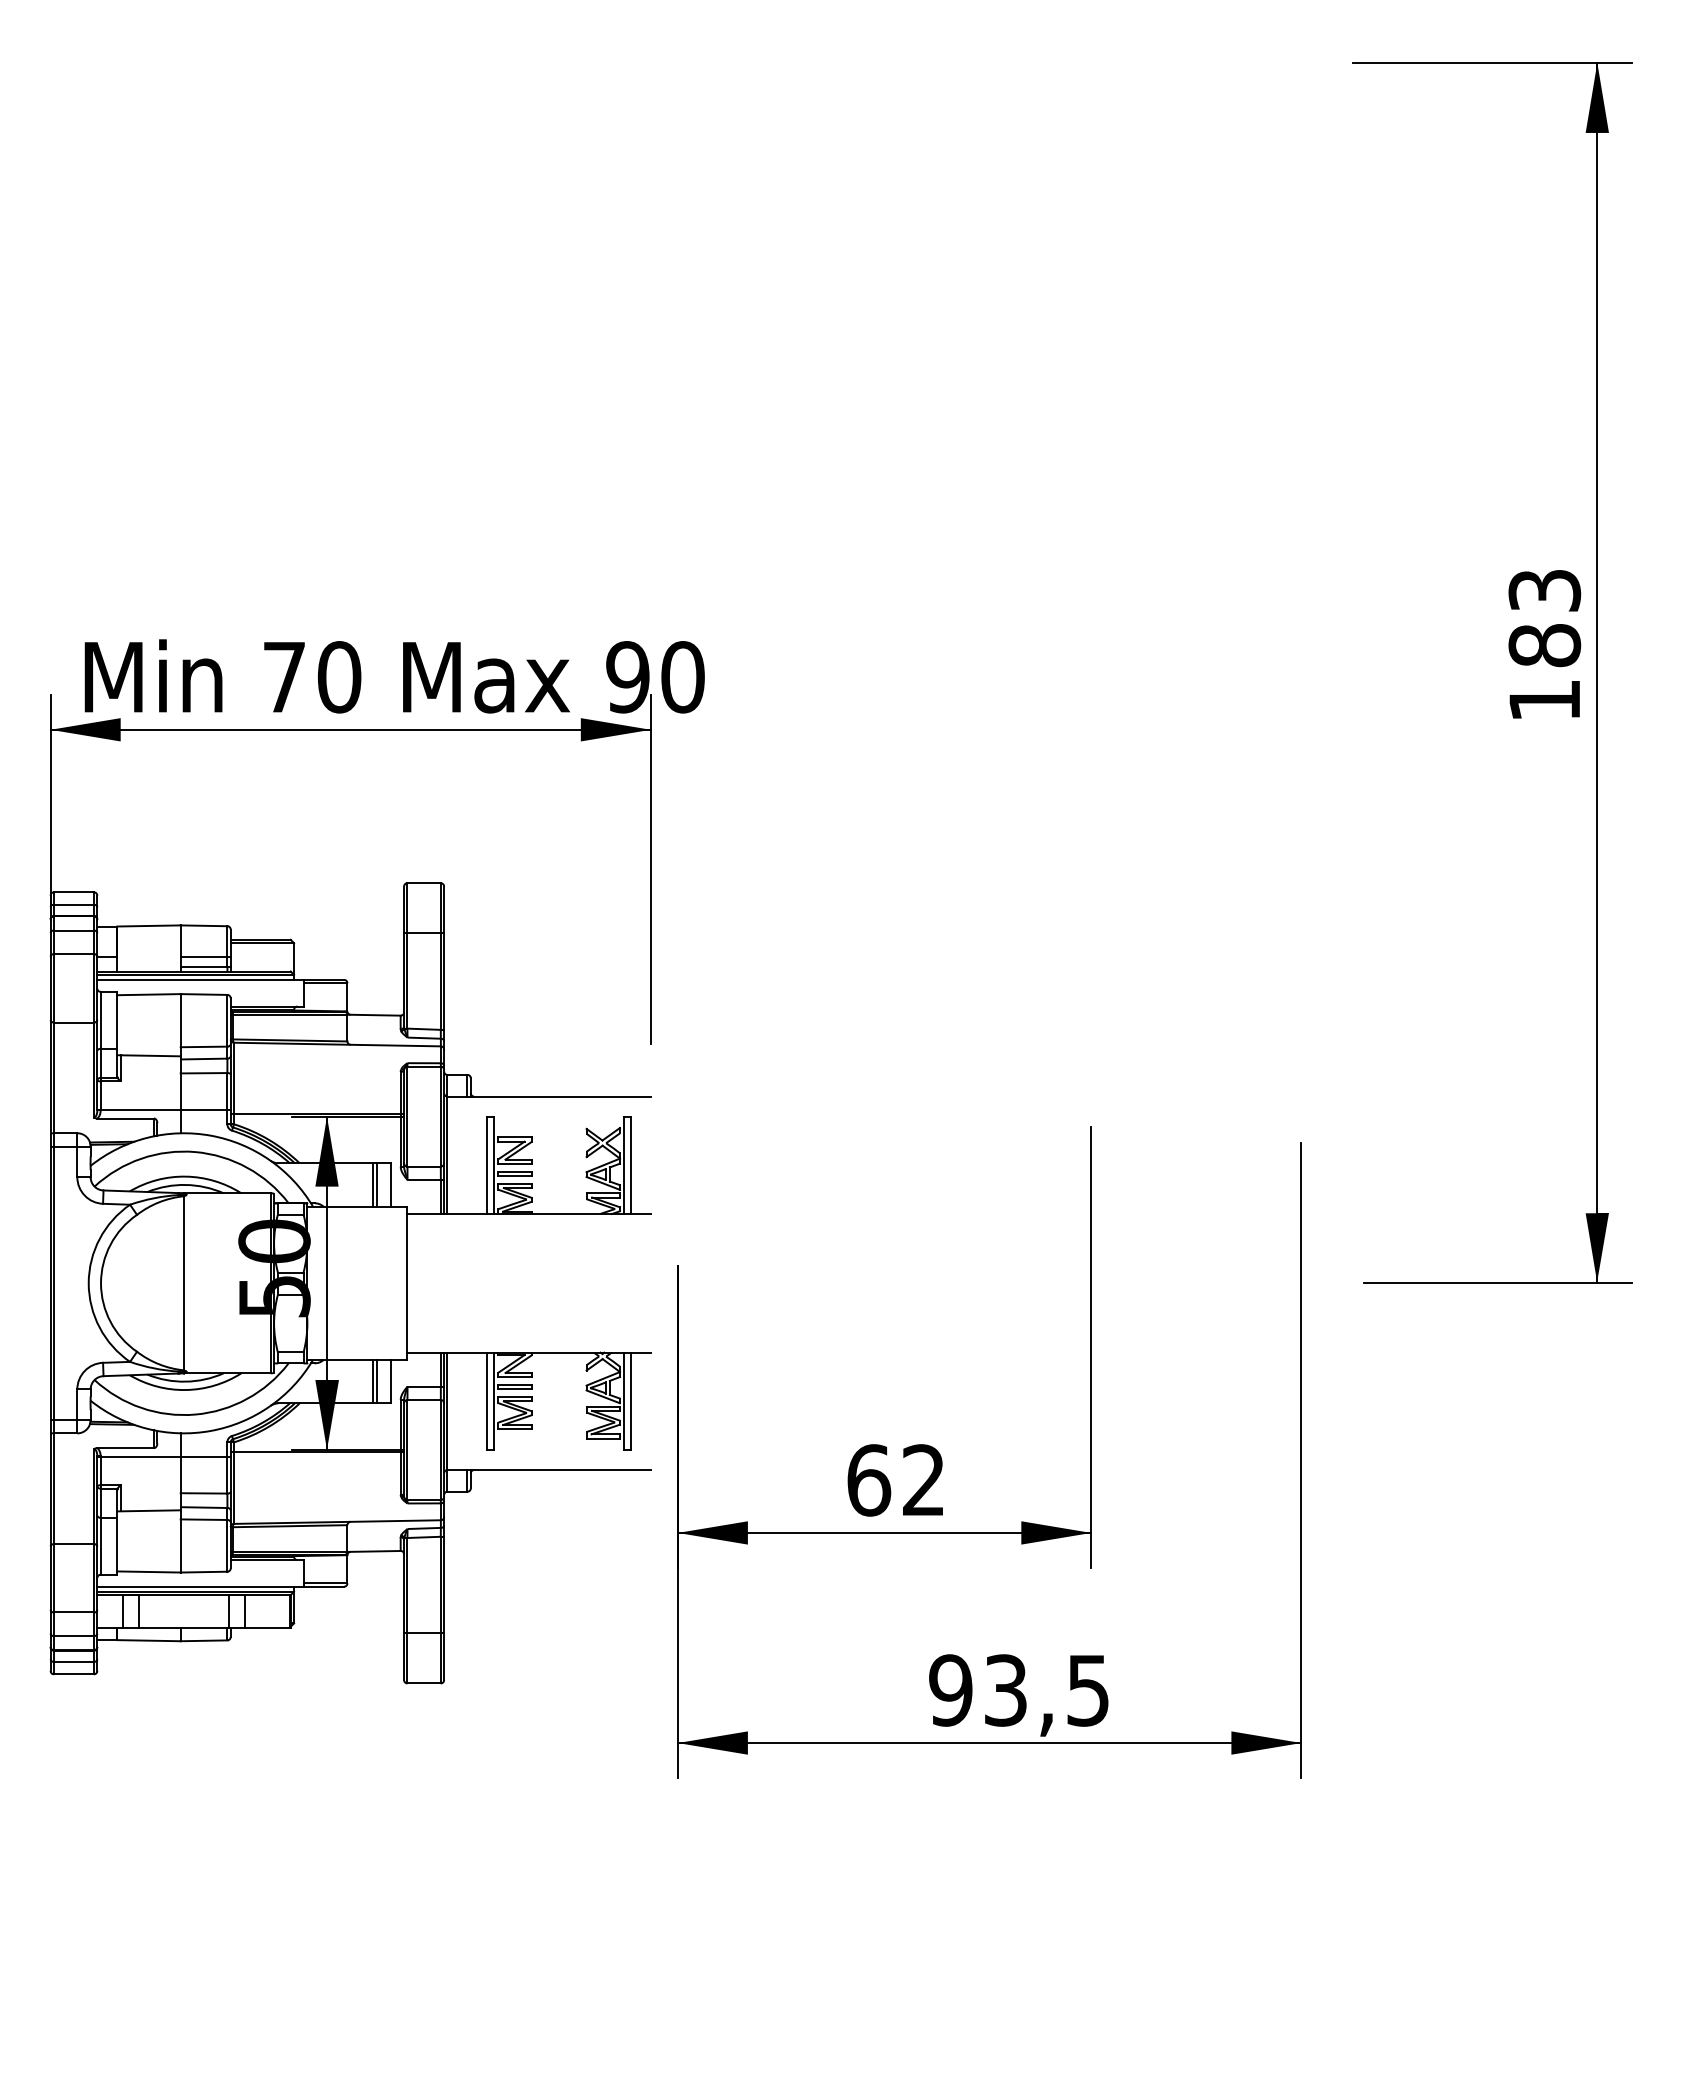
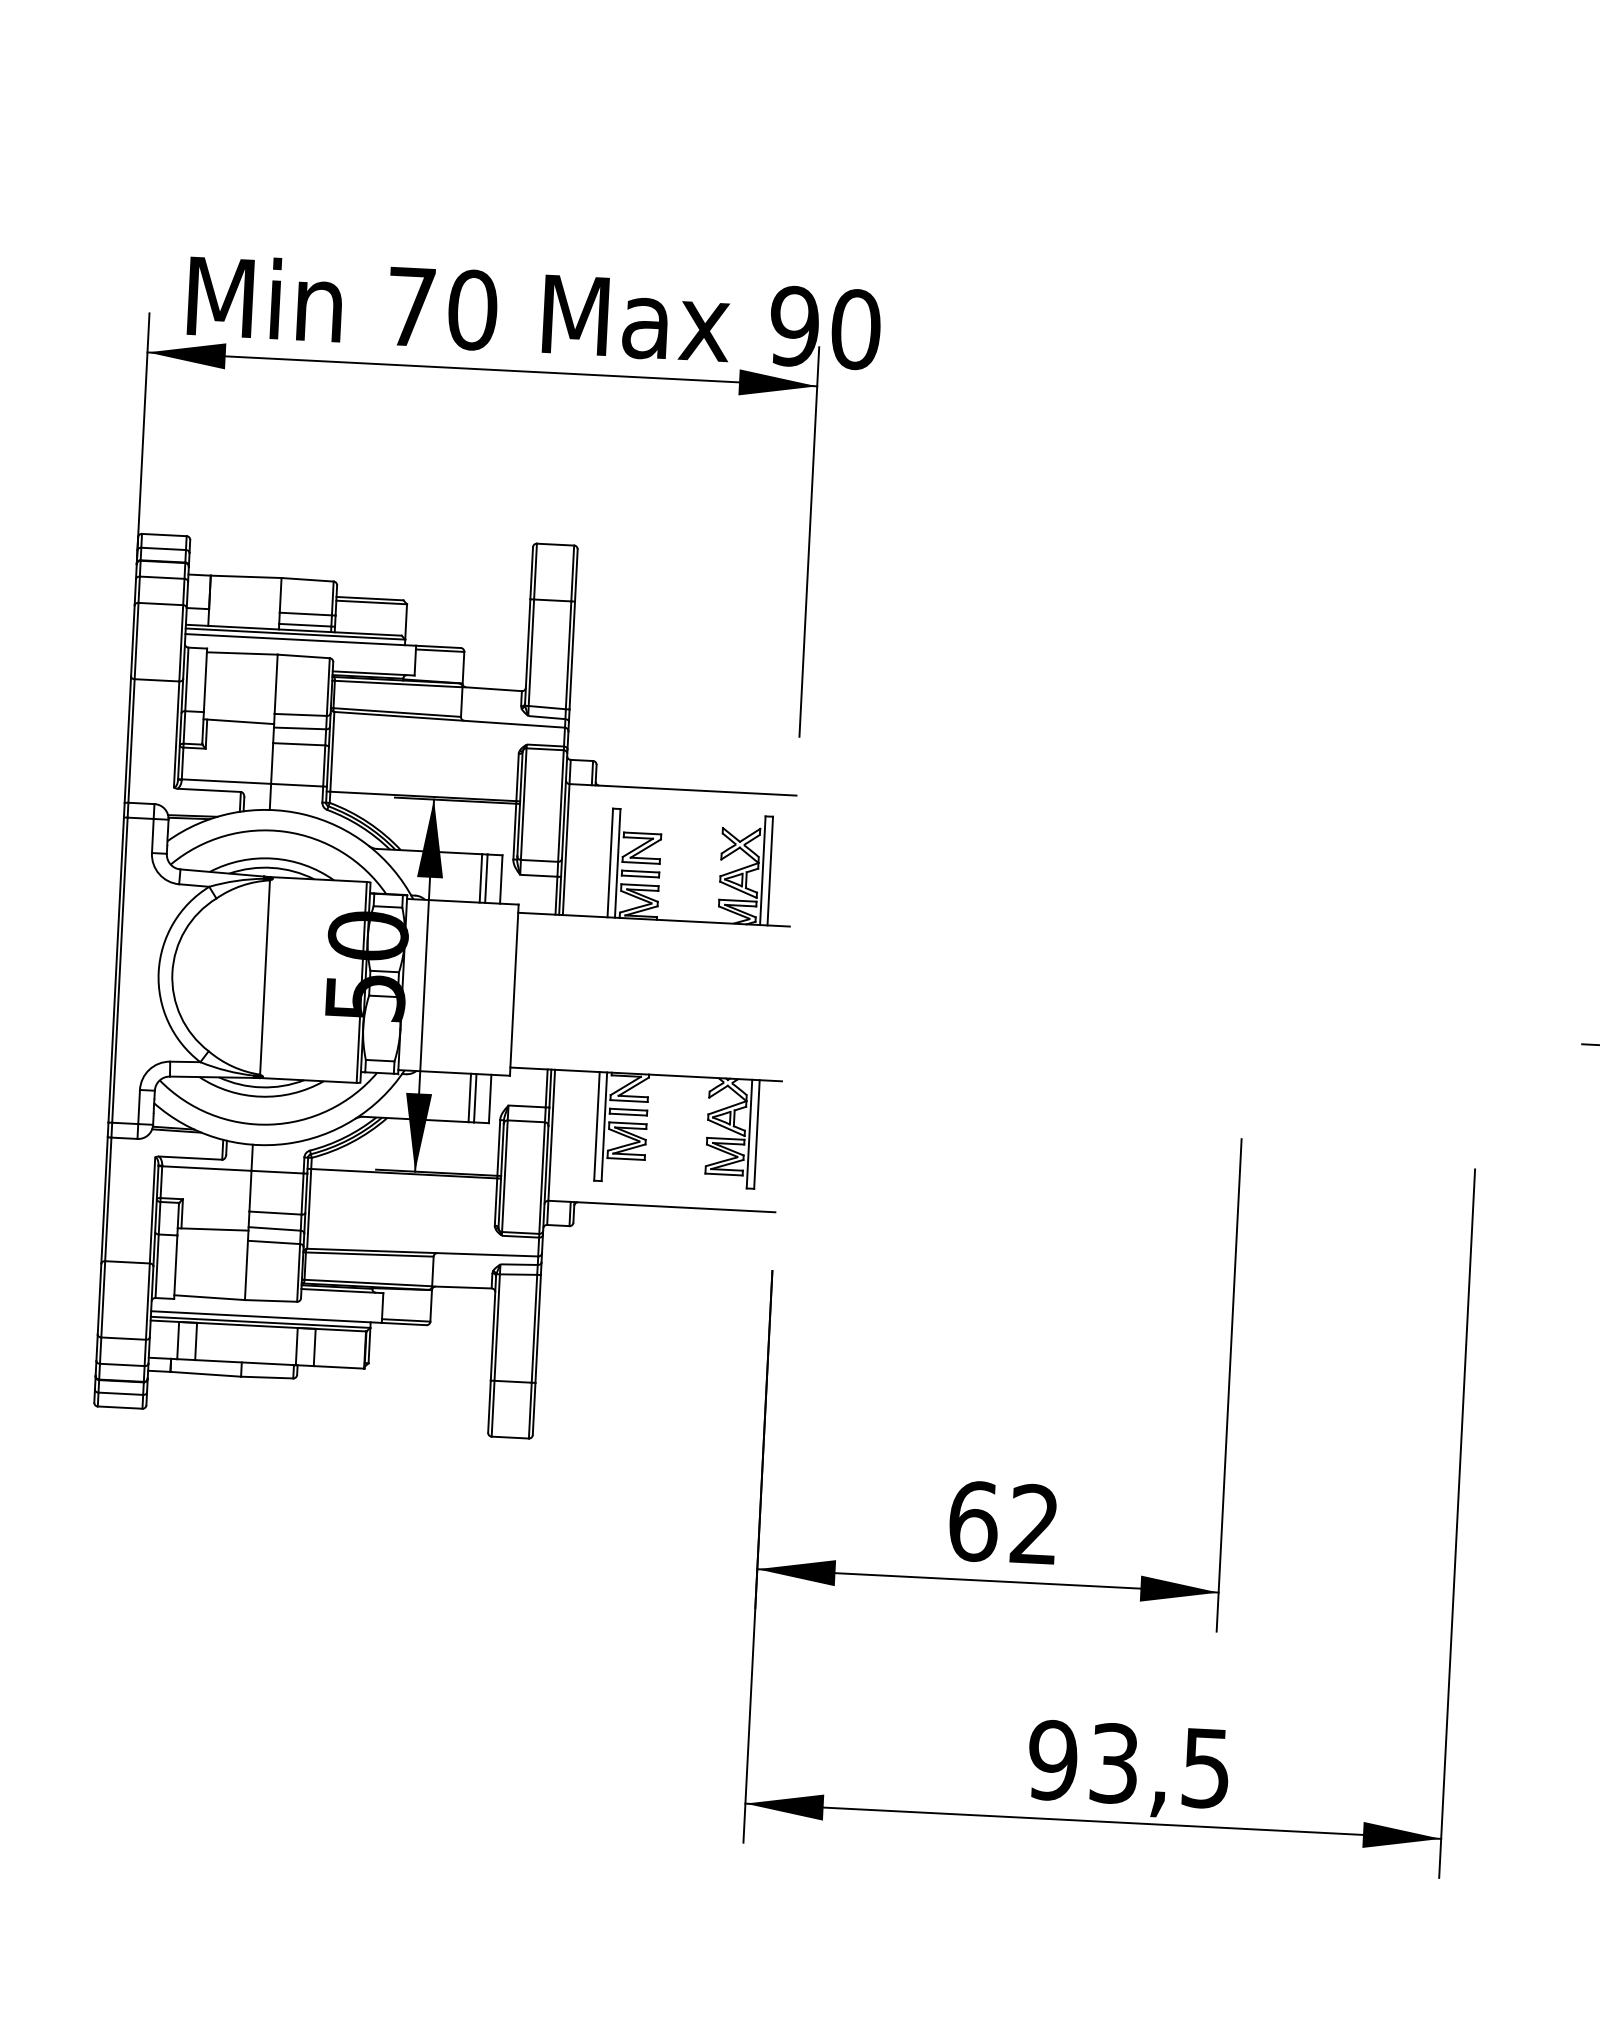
part: (942, 1460) -> (1056, 1503), moved

